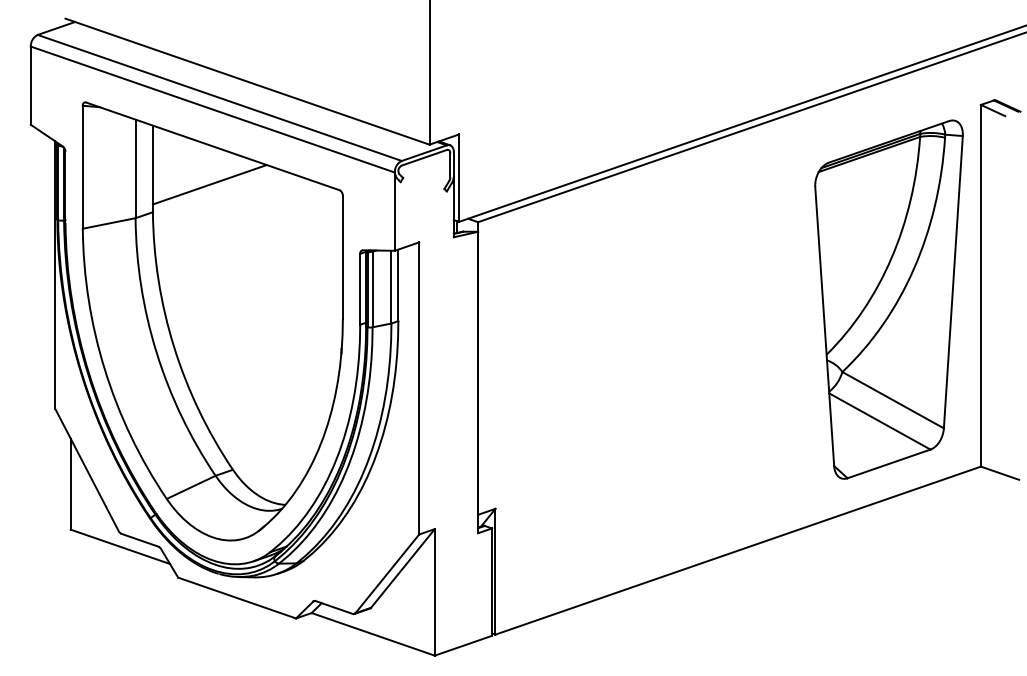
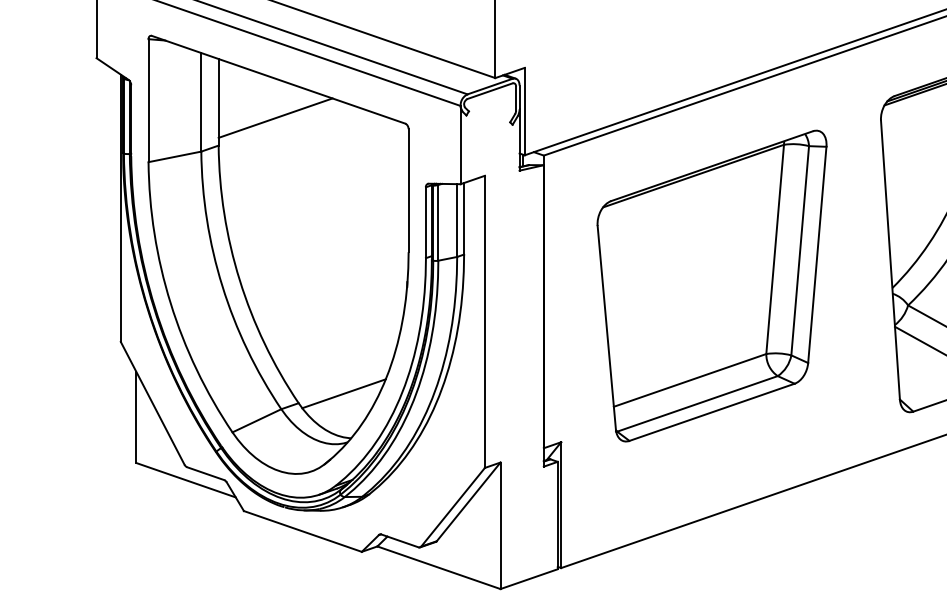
part: (645, 352) -> (711, 285), added
line: (278, 459) -> (344, 392), added

